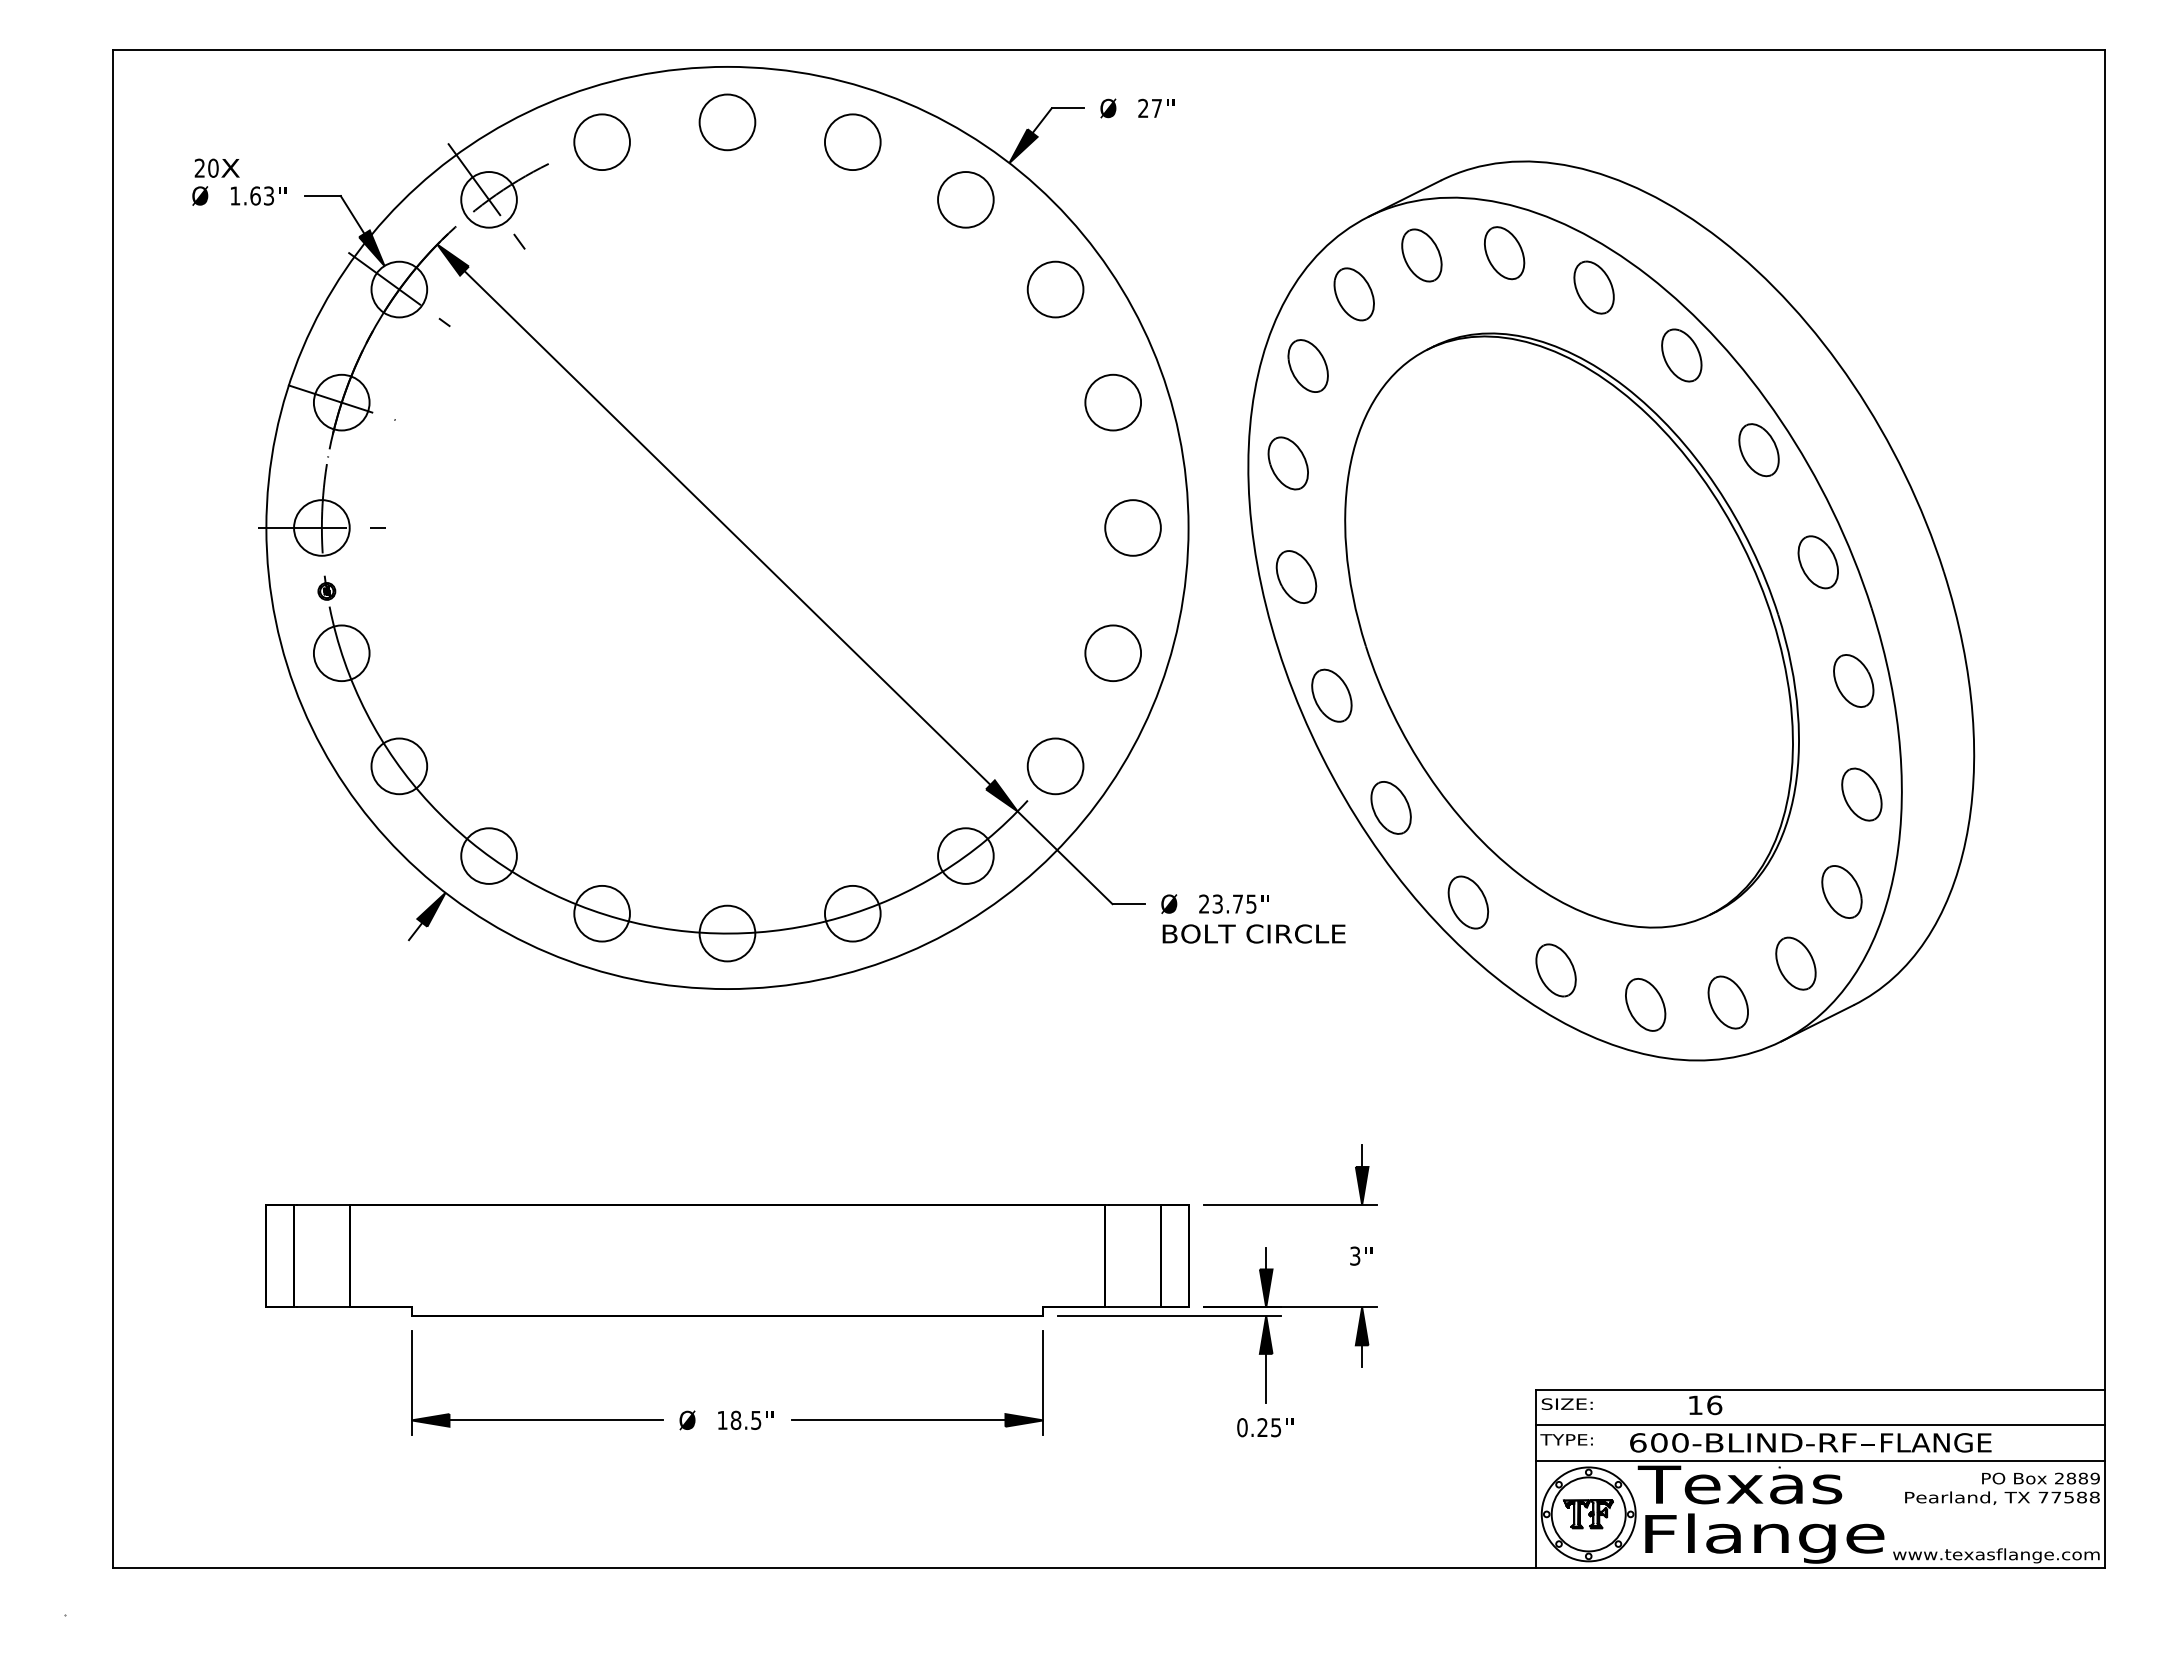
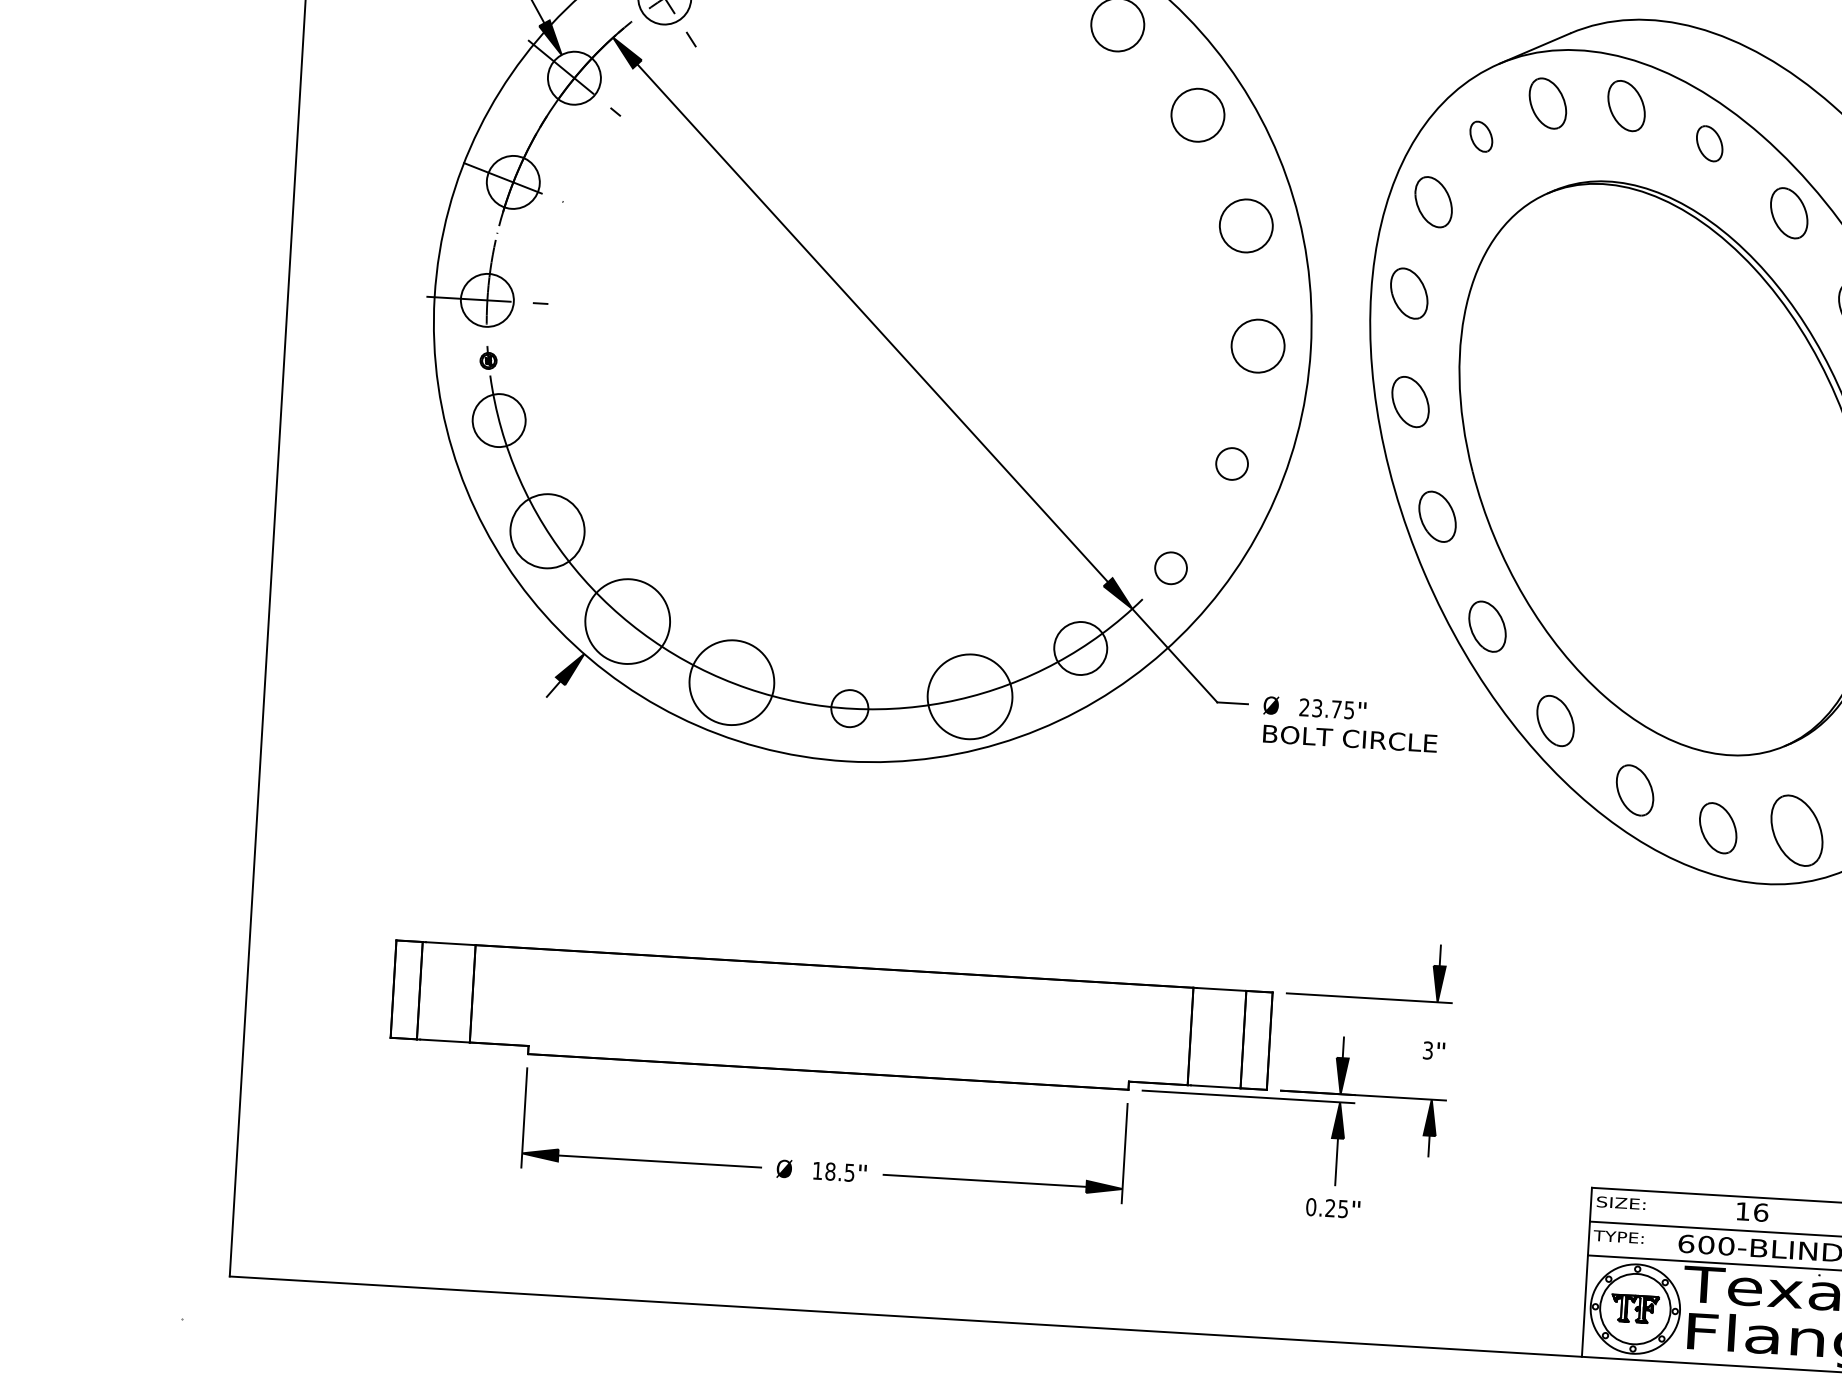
part: (1593, 287) -> (1709, 143), size x0.7
part: (1353, 294) -> (1480, 136), size x0.6
circle: (1112, 652) -> (1231, 463), size x0.6
circle: (399, 766) -> (547, 531), size x1.4
circle: (1055, 766) -> (1170, 568), size x0.6
circle: (488, 855) -> (627, 620), size x1.6
circle: (601, 913) -> (731, 682), size x1.6
circle: (852, 913) -> (969, 696), size x1.6
circle: (727, 933) -> (849, 708), size x0.7
part: (1727, 1002) -> (1796, 830), size x1.4

